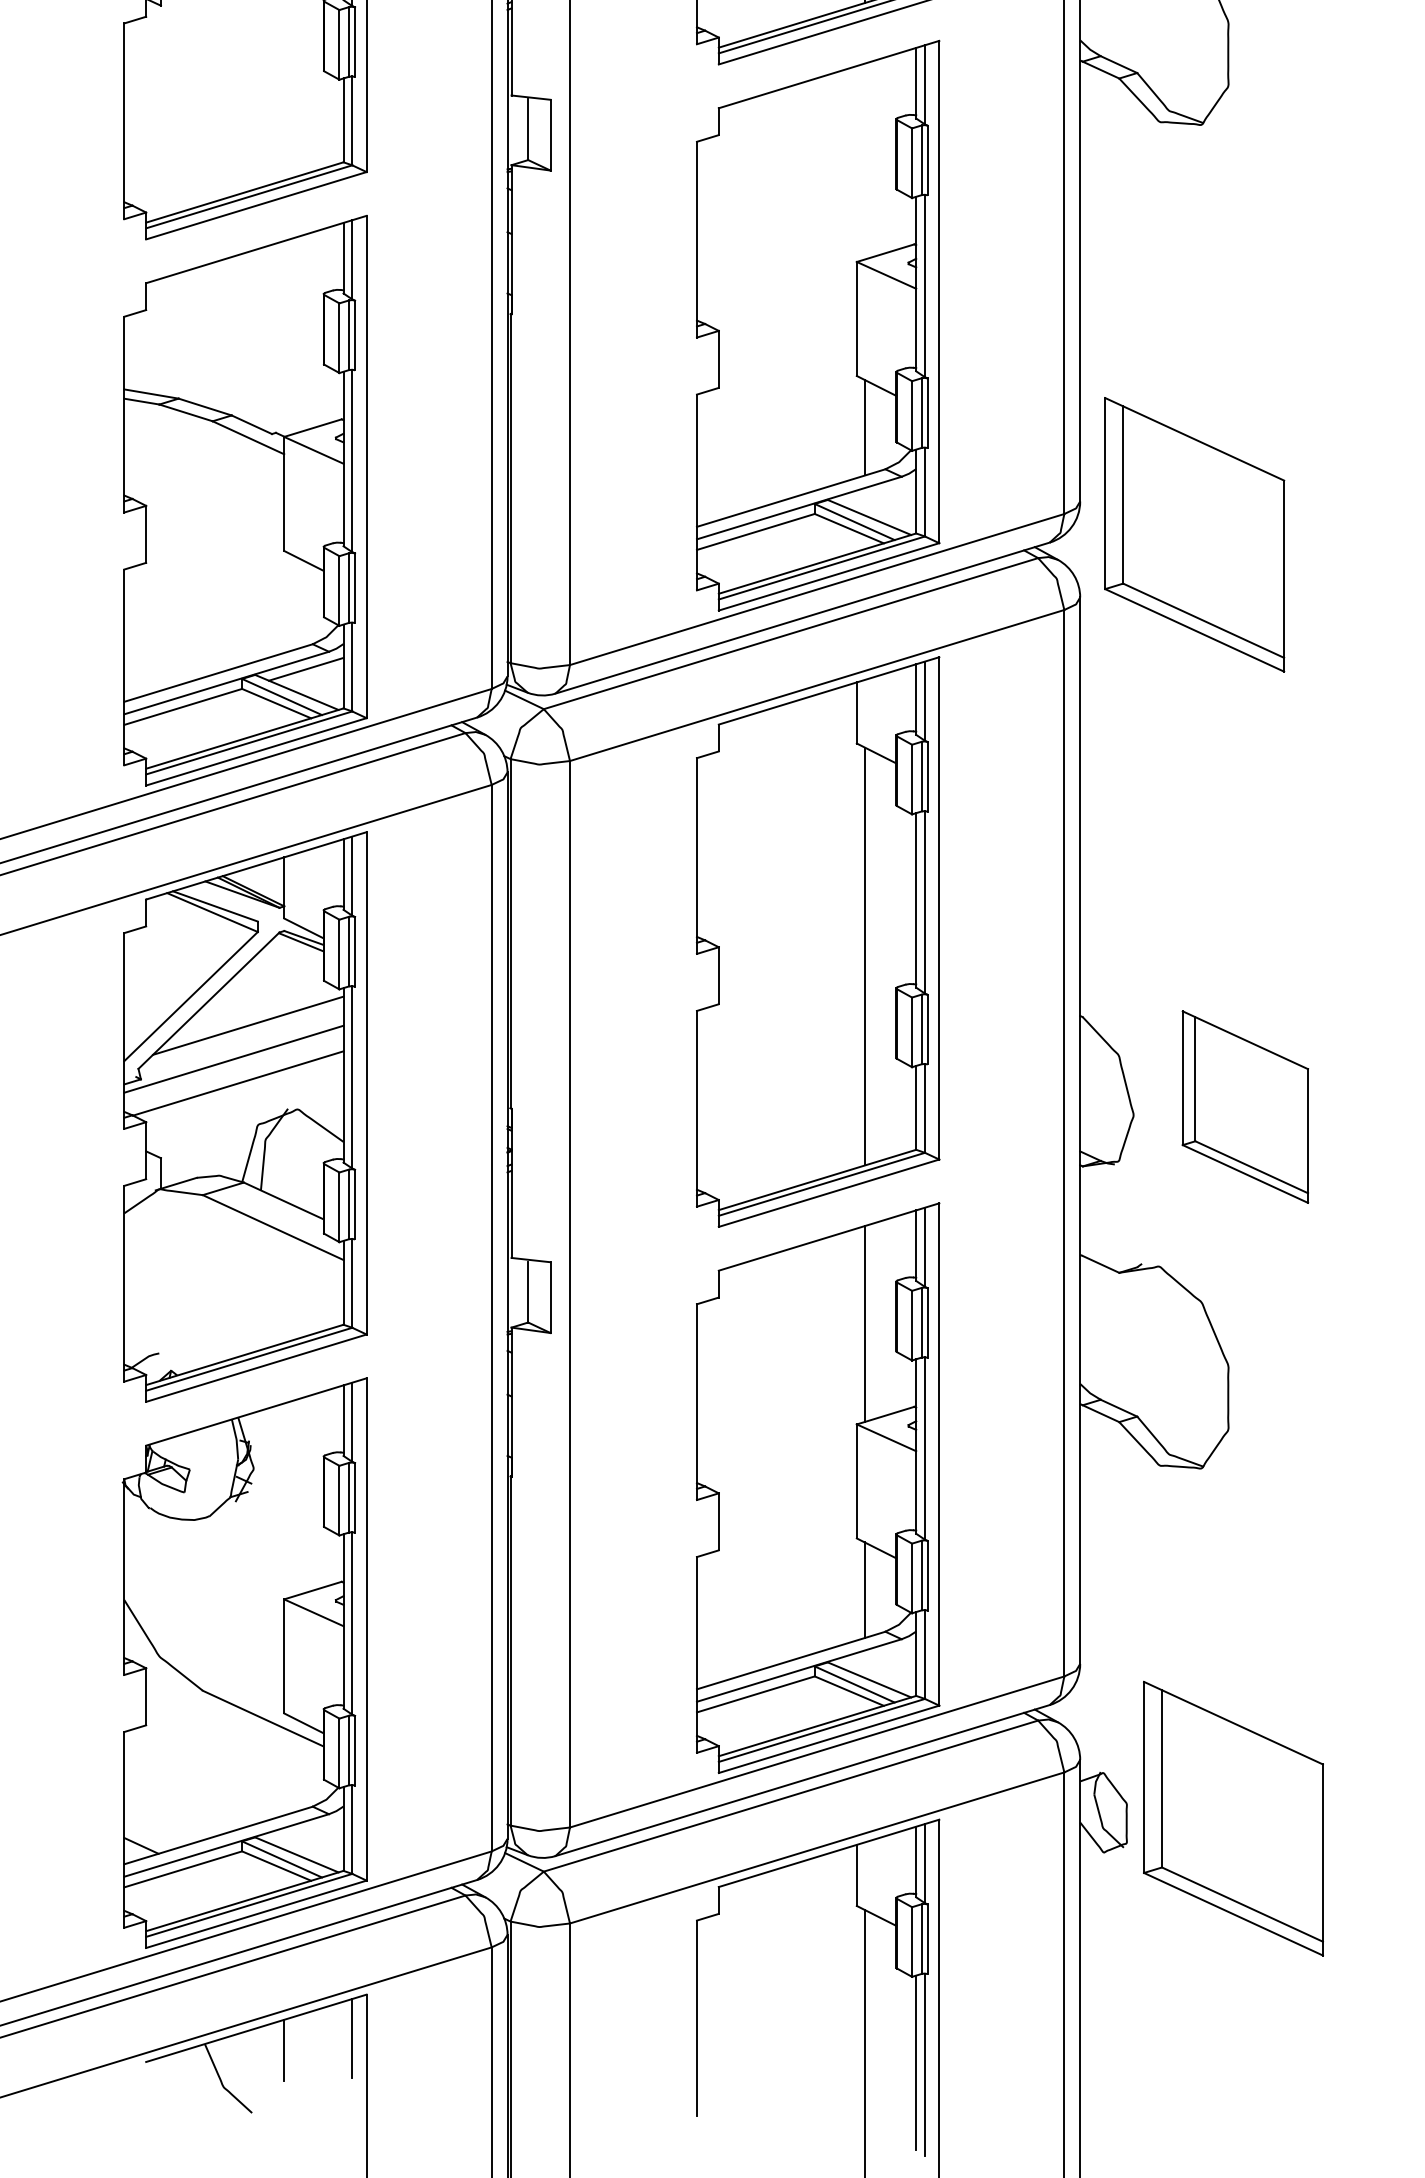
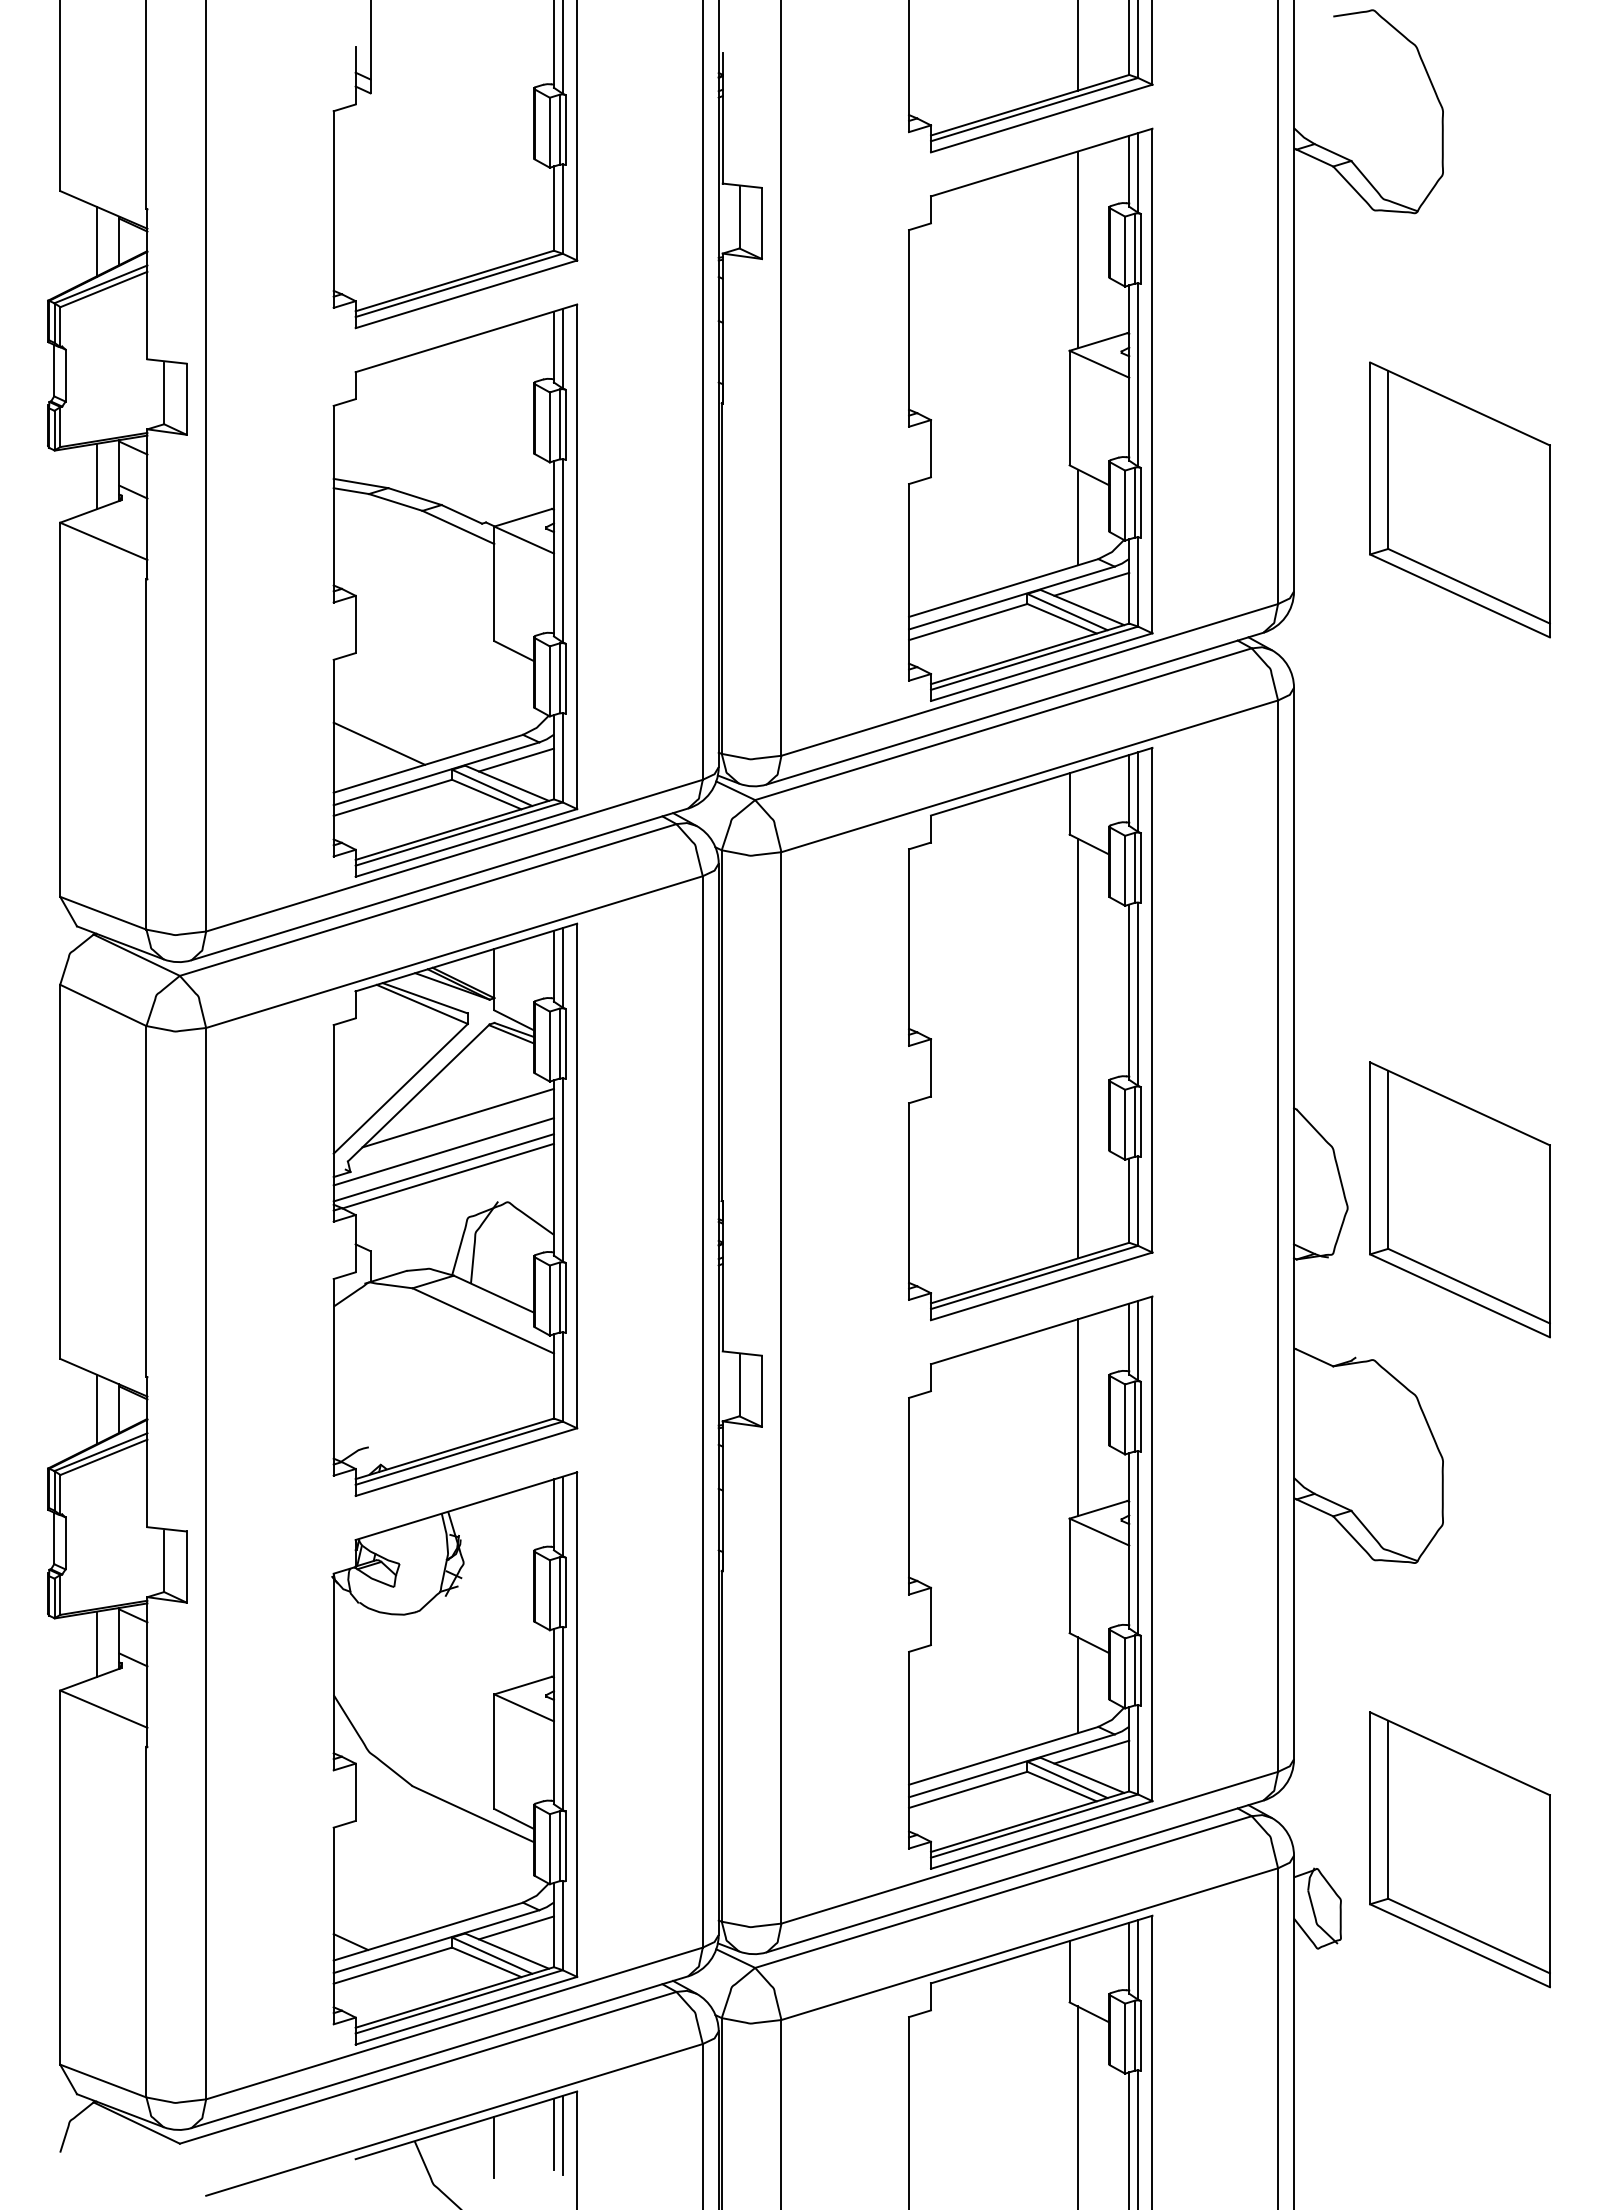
line: (864, 161) -> (1077, 249), added
line: (878, 493) -> (1091, 583), added
part: (1194, 534) -> (1459, 499), moved
line: (169, 652) -> (379, 743), added
line: (233, 1074) -> (443, 1167), added
part: (1244, 1106) -> (1459, 1199), size x1.43
line: (878, 1656) -> (1091, 1751), added
part: (1232, 1818) -> (1459, 1849), moved
line: (306, 1831) -> (516, 1927), added
line: (343, 2036) -> (553, 2133), added

